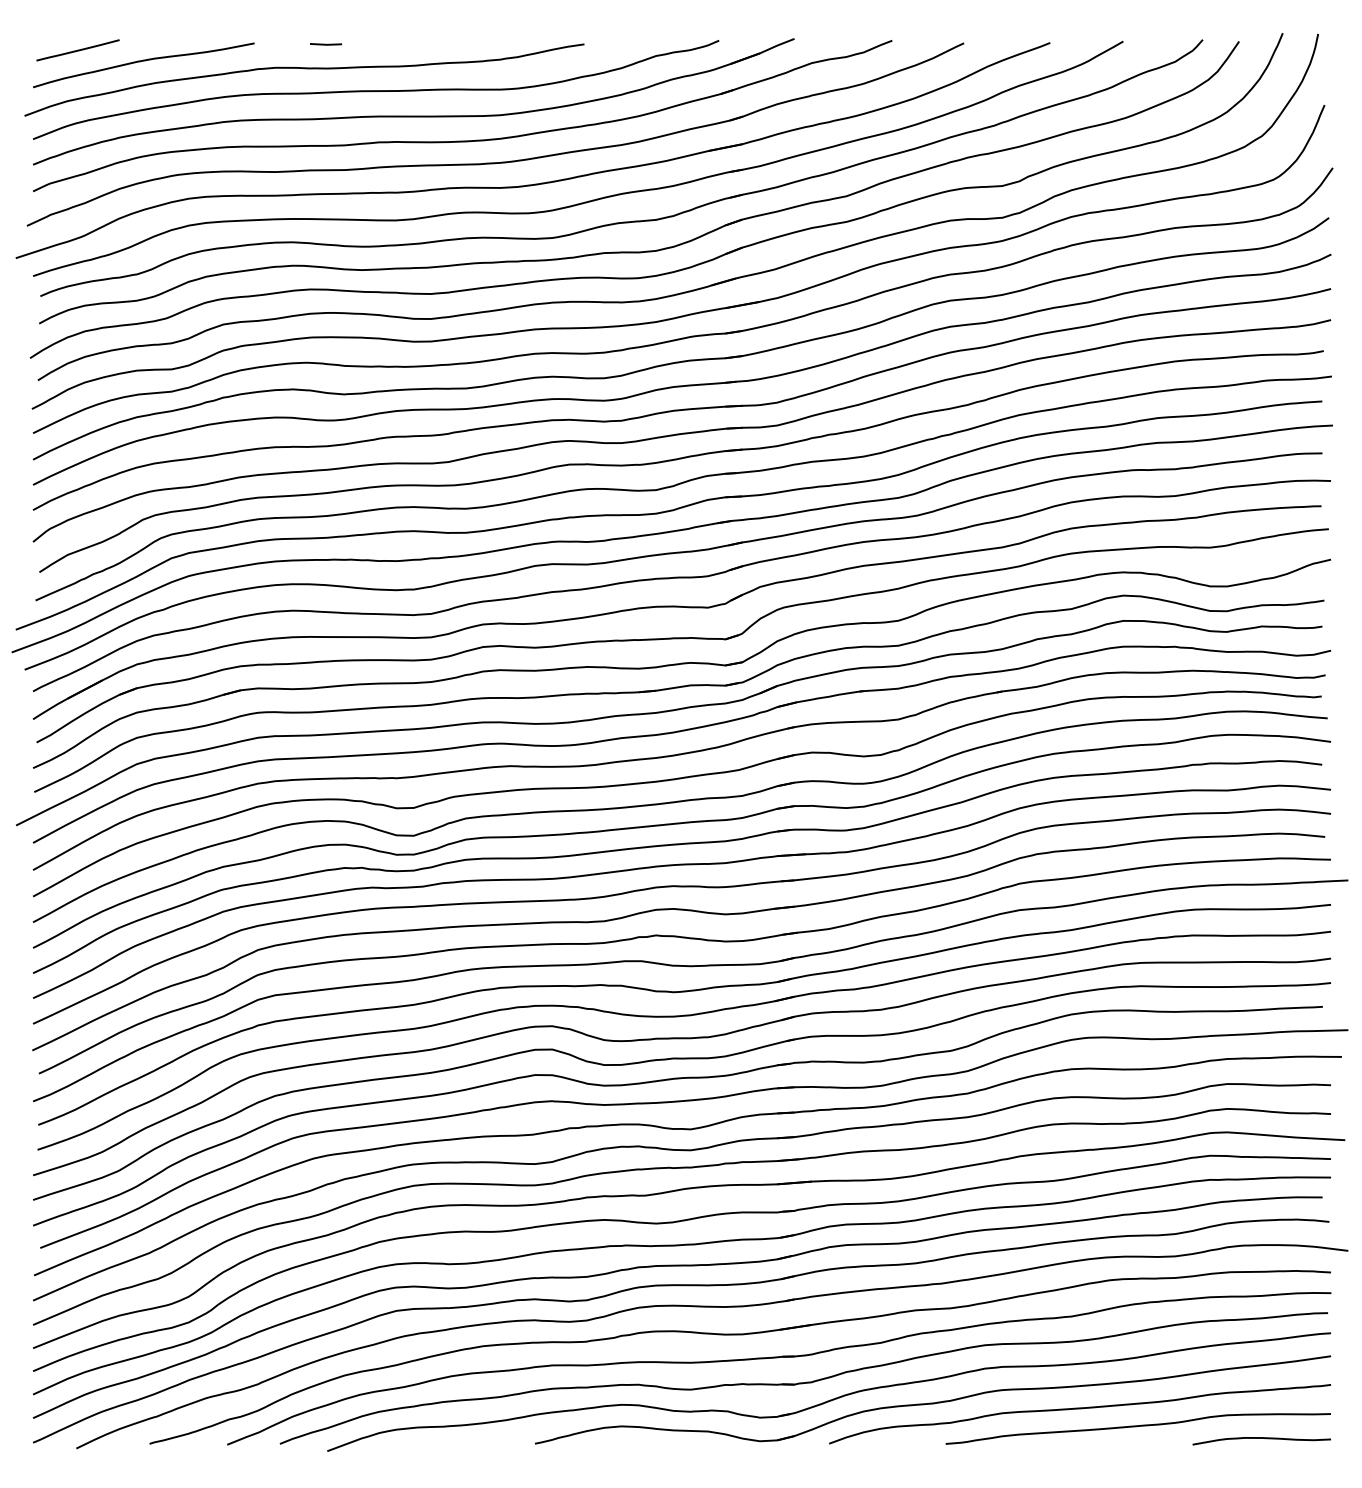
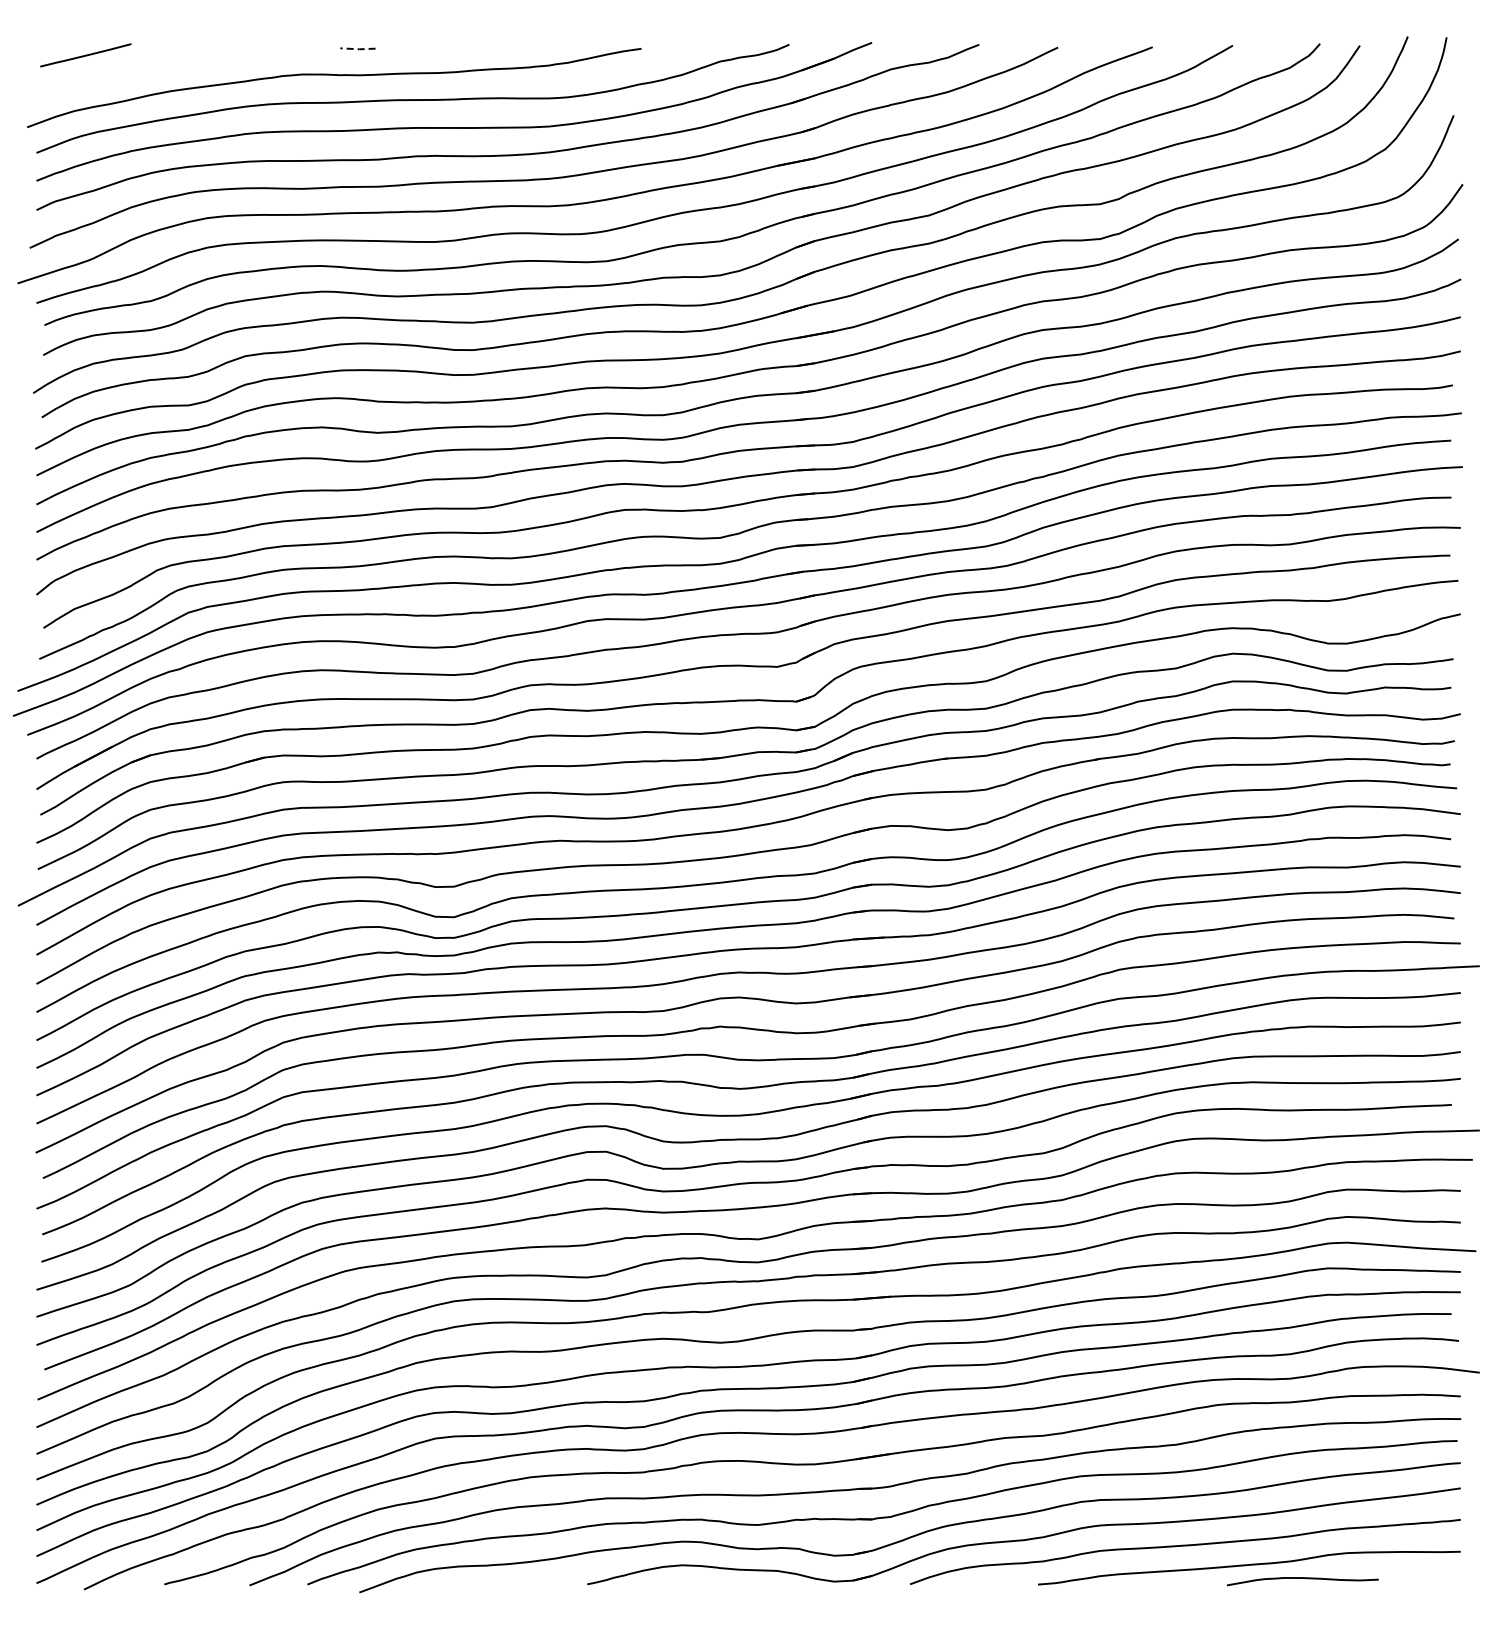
line: (326, 45) -> (358, 49), solid -> dashed
curve: (143, 61) -> (157, 67), removed
curve: (1261, 1438) -> (1302, 1578), moved

